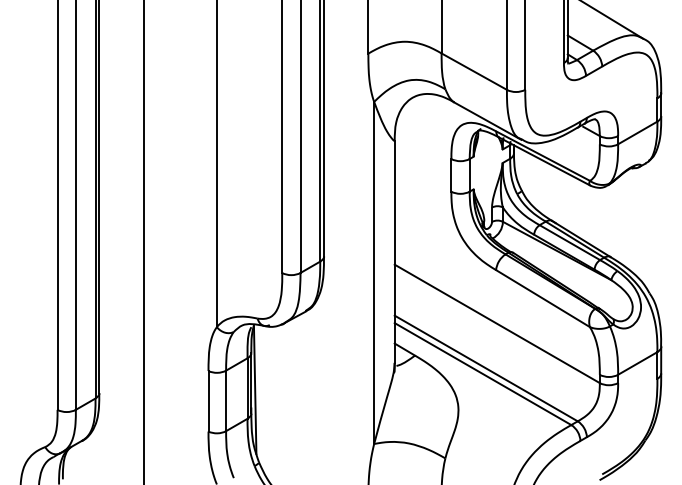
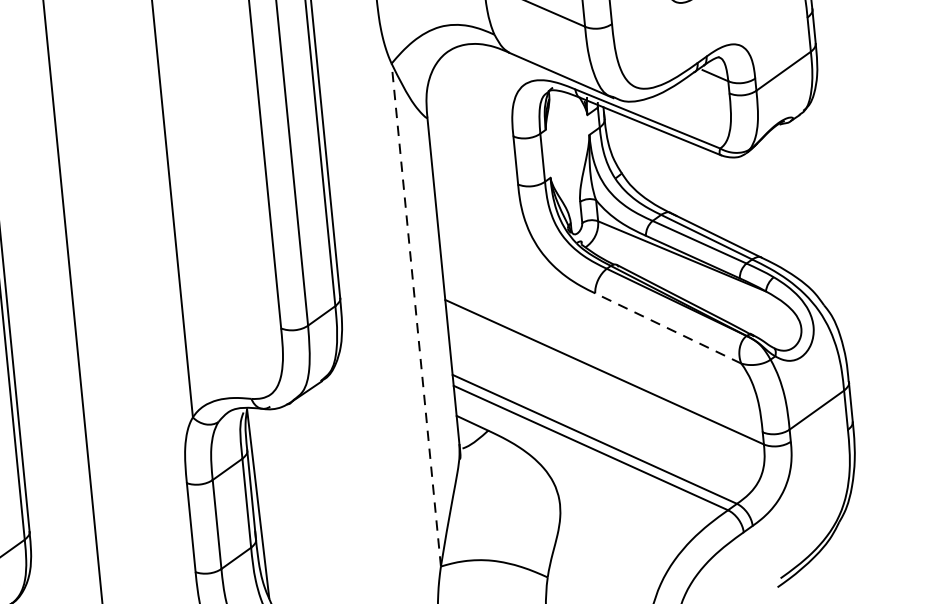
line: (374, 272) -> (416, 314), solid -> dashed
line: (543, 298) -> (668, 328), solid -> dashed

